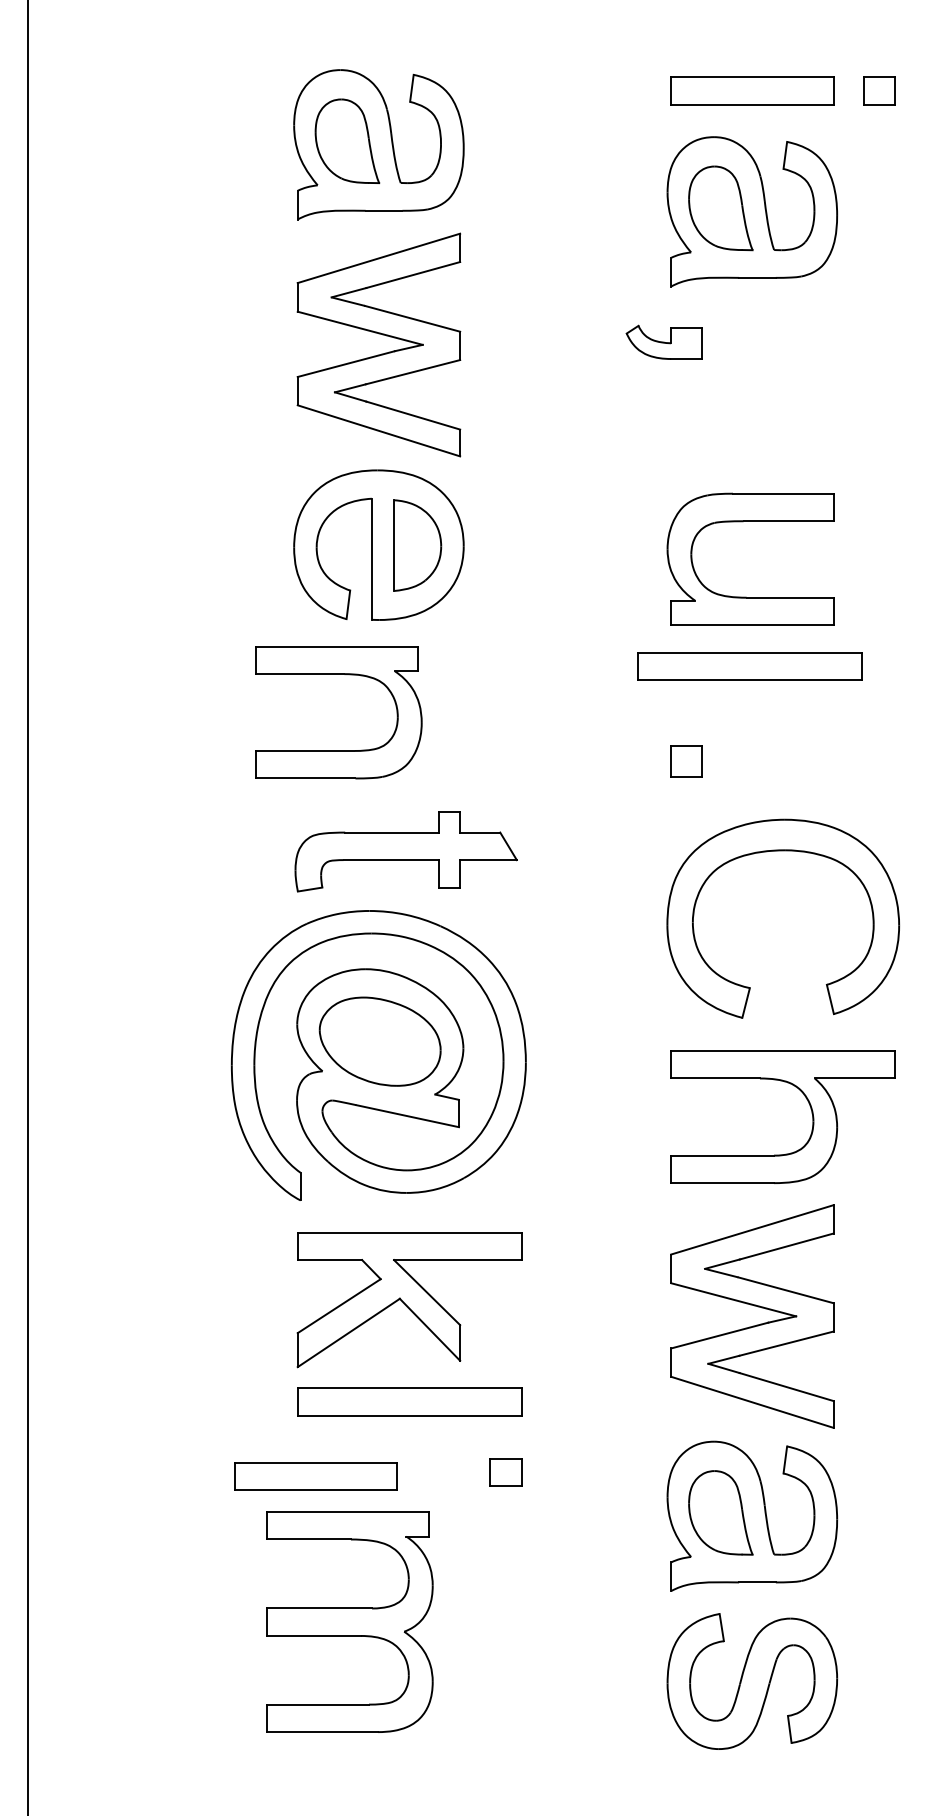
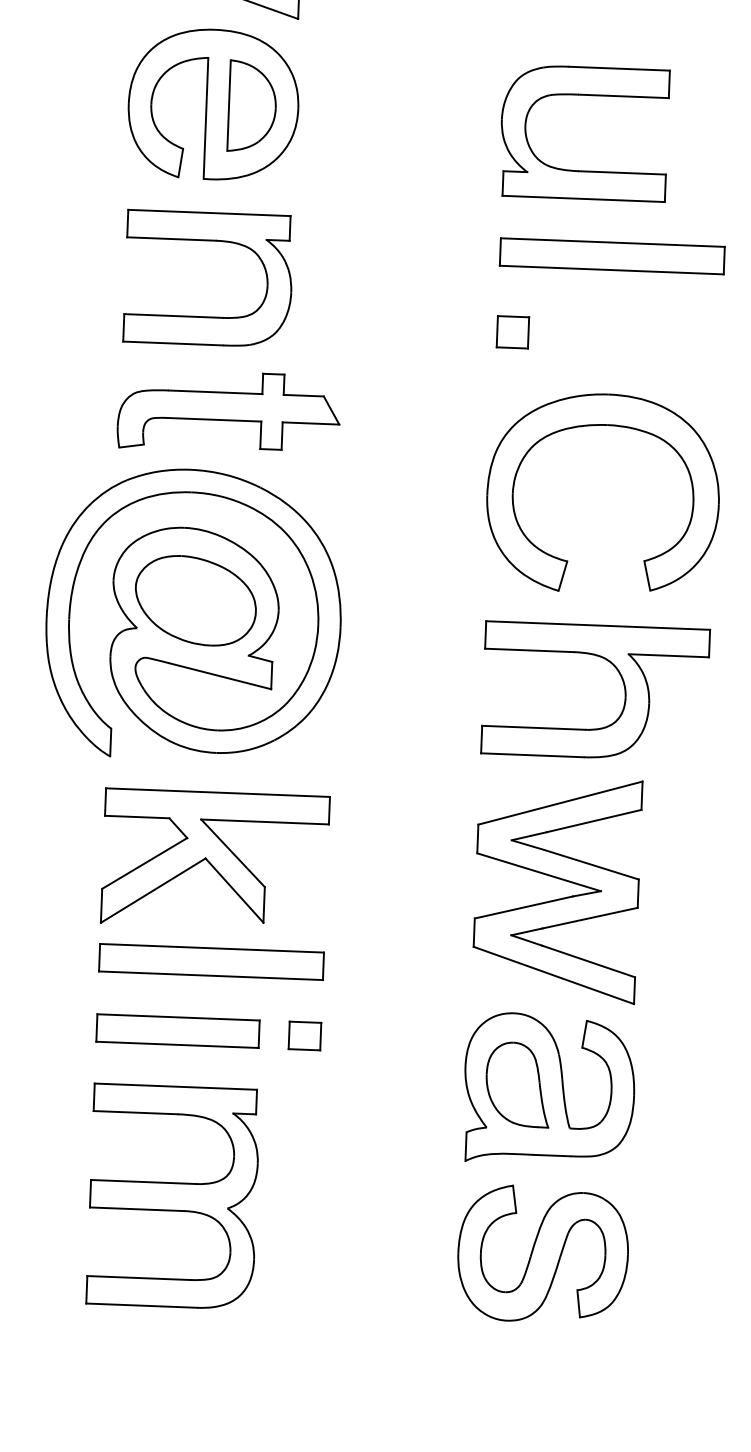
part: (749, 666) -> (611, 256), moved
part: (338, 674) -> (209, 240), moved
part: (315, 1476) -> (177, 1031), moved
part: (349, 1621) -> (173, 1196), moved

